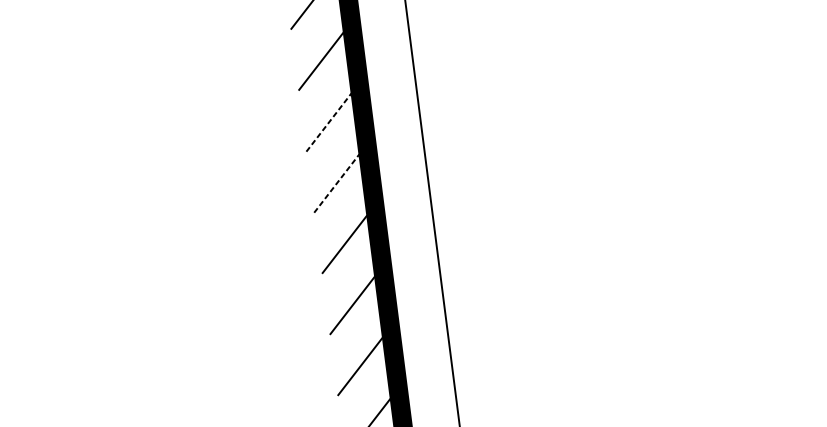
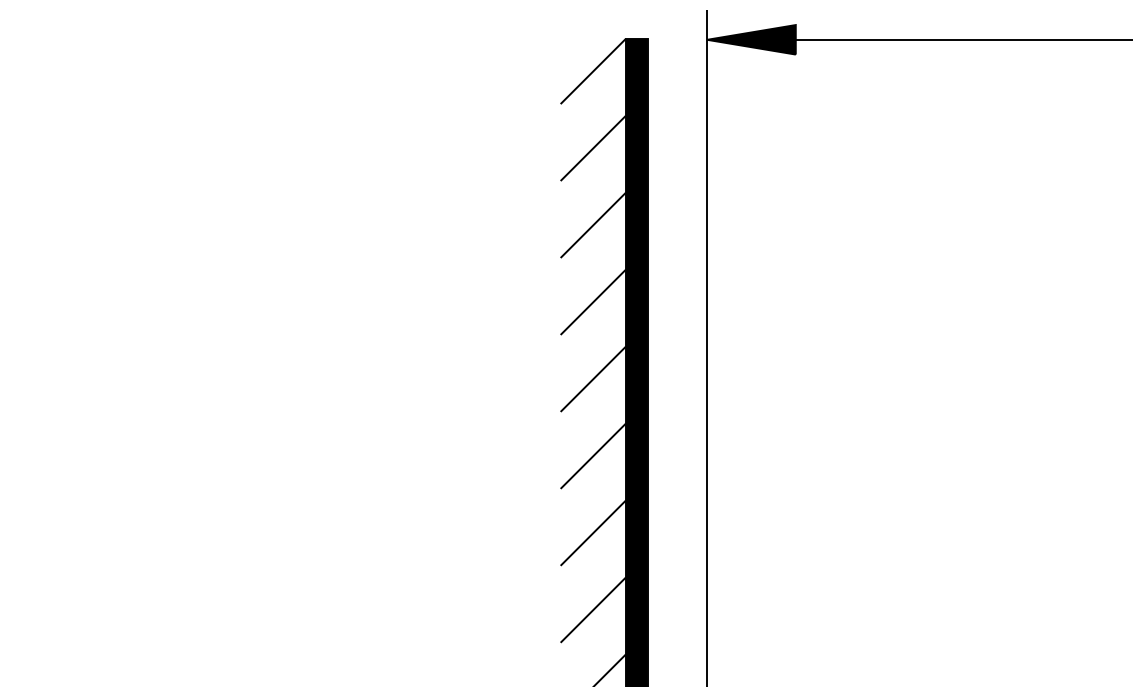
line: (329, 121) -> (593, 224), dashed -> solid
line: (336, 182) -> (593, 301), dashed -> solid

